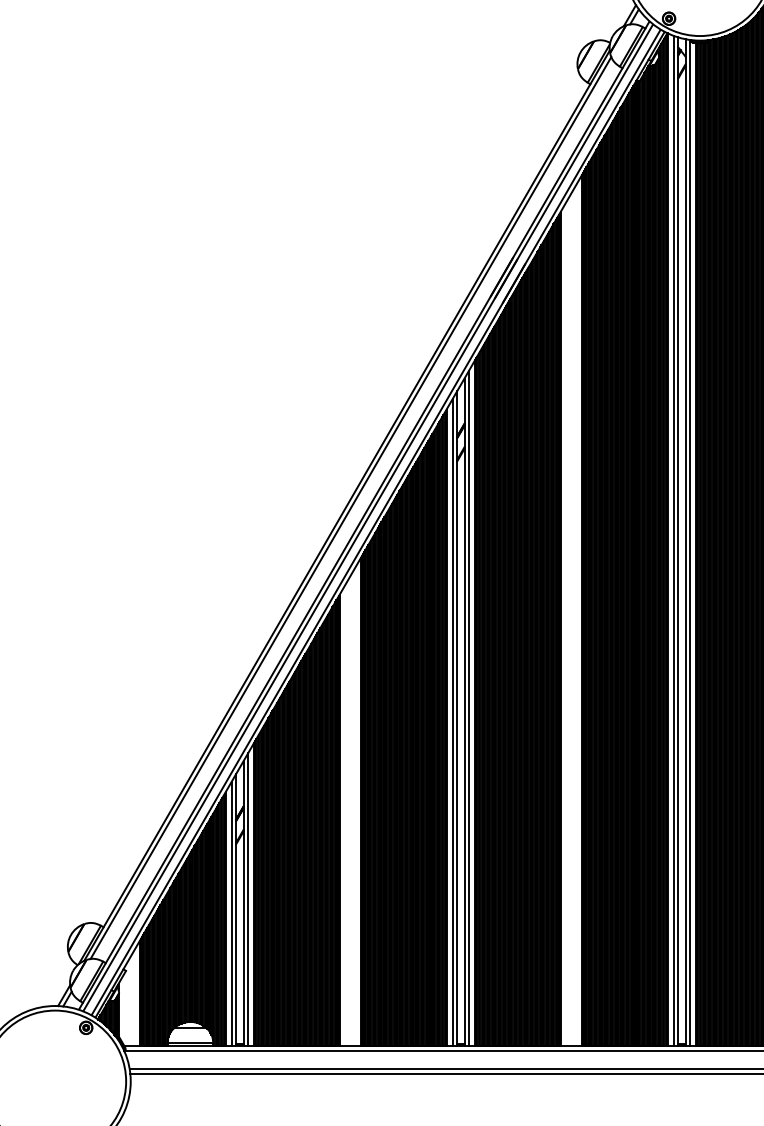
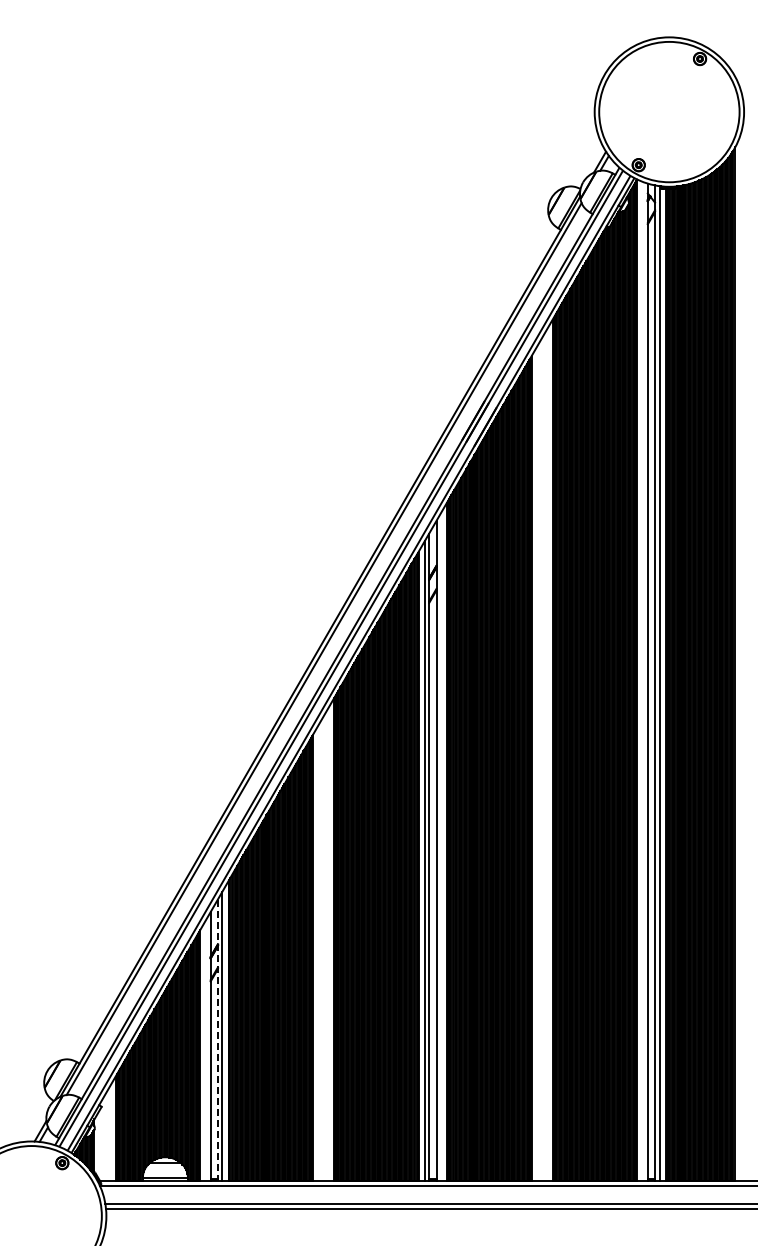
line: (673, 540) -> (643, 681), removed
line: (469, 708) -> (441, 847), removed
line: (243, 903) -> (217, 1040), solid -> dashed
line: (231, 913) -> (206, 1050), removed

